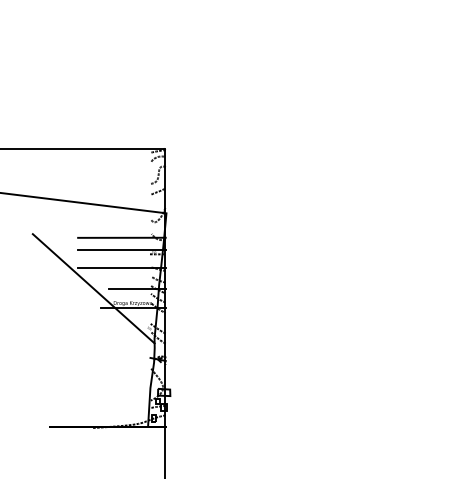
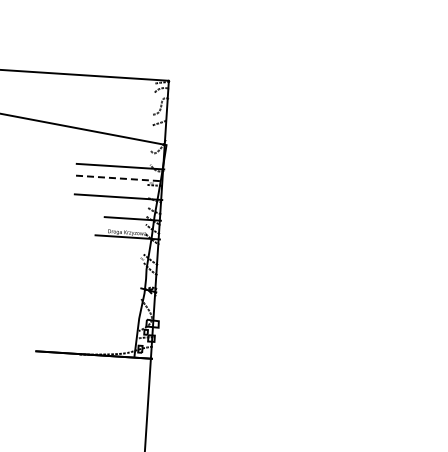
line: (121, 249) -> (119, 178), solid -> dashed
line: (93, 288) -> (88, 215), removed

